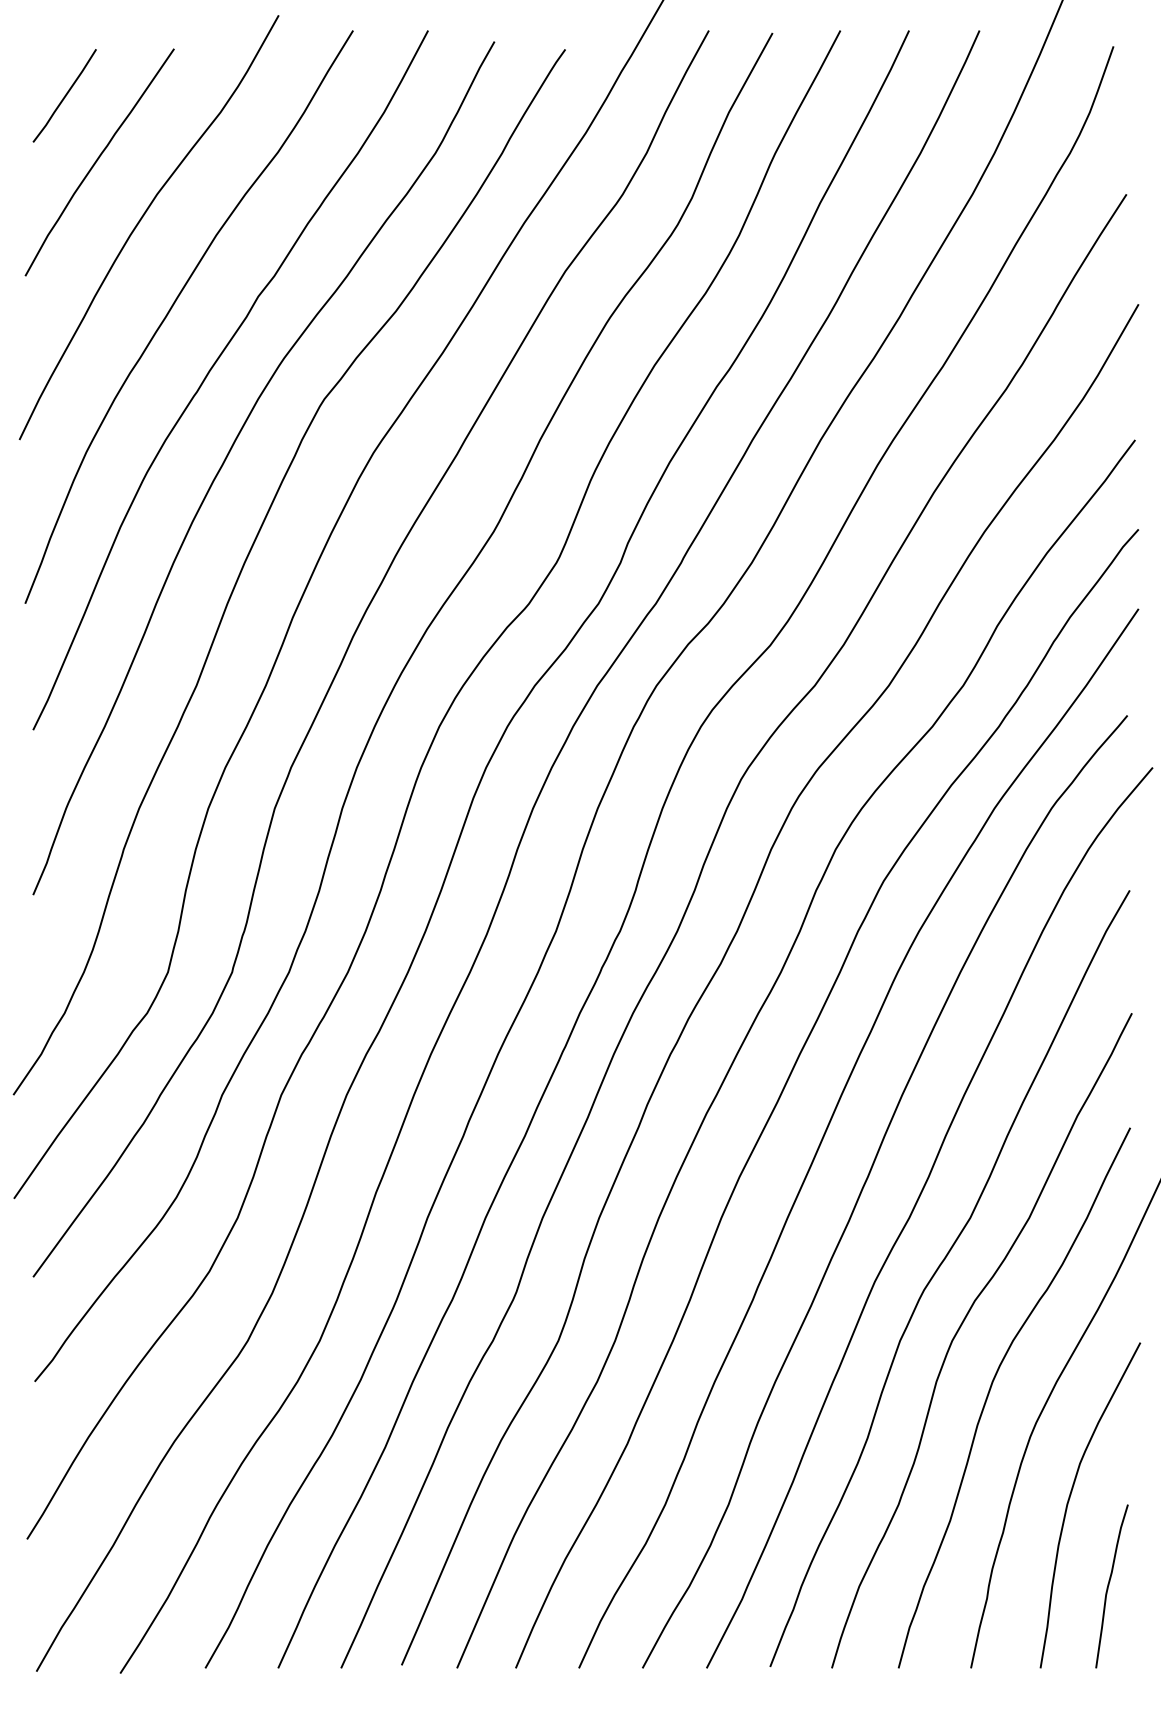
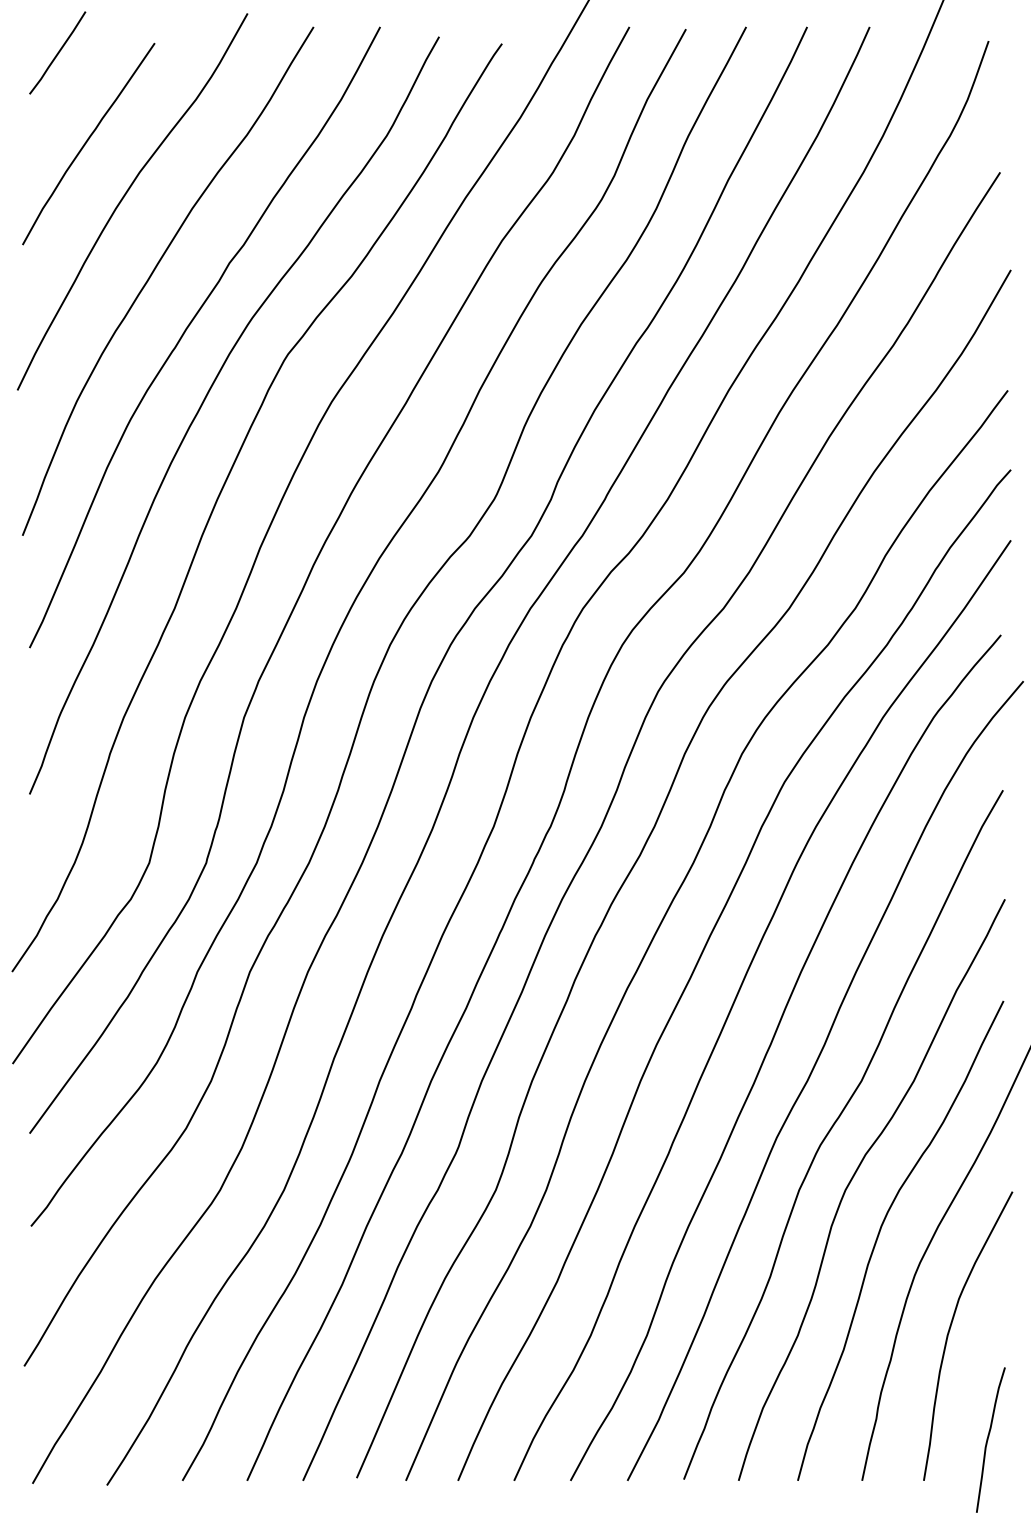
line: (64, 95) -> (57, 52), moved
curve: (1109, 1585) -> (988, 1439), moved

